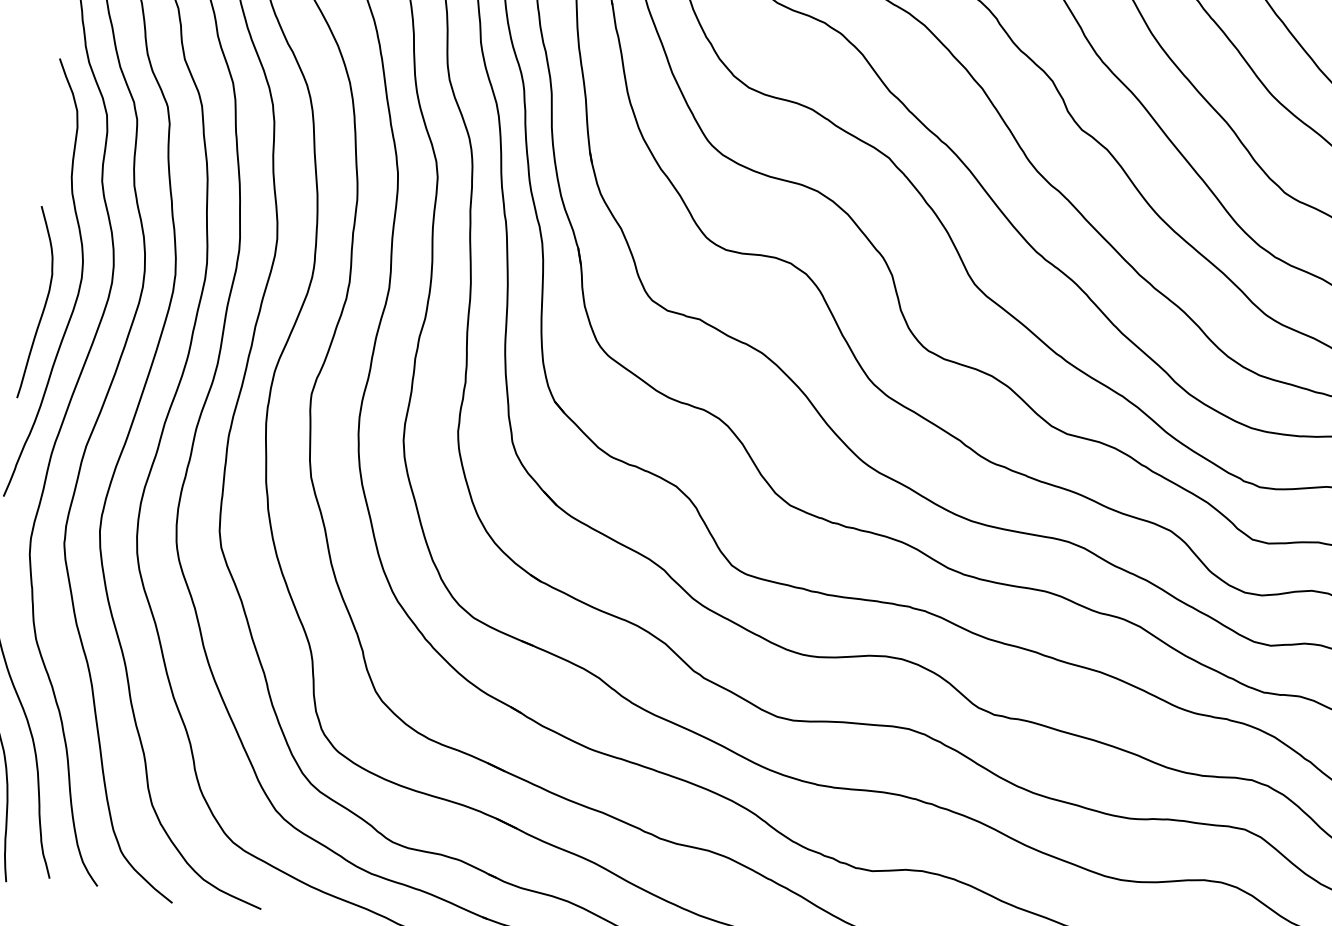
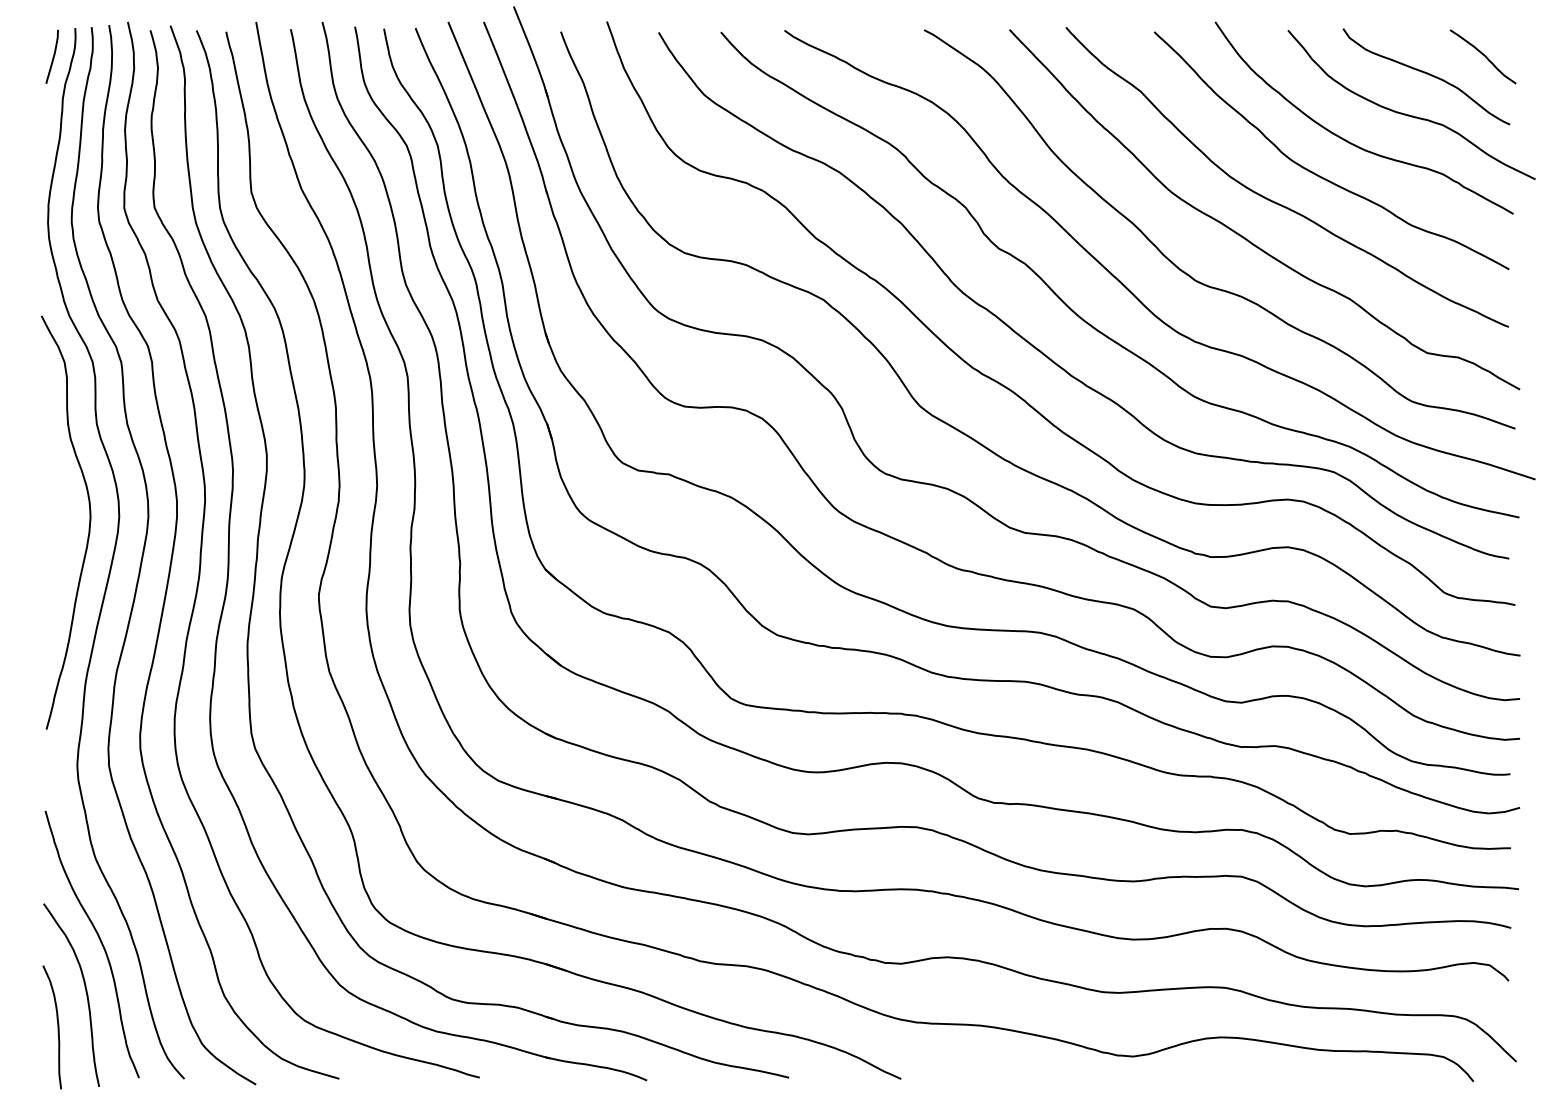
curve: (44, 303) -> (59, 545), removed

